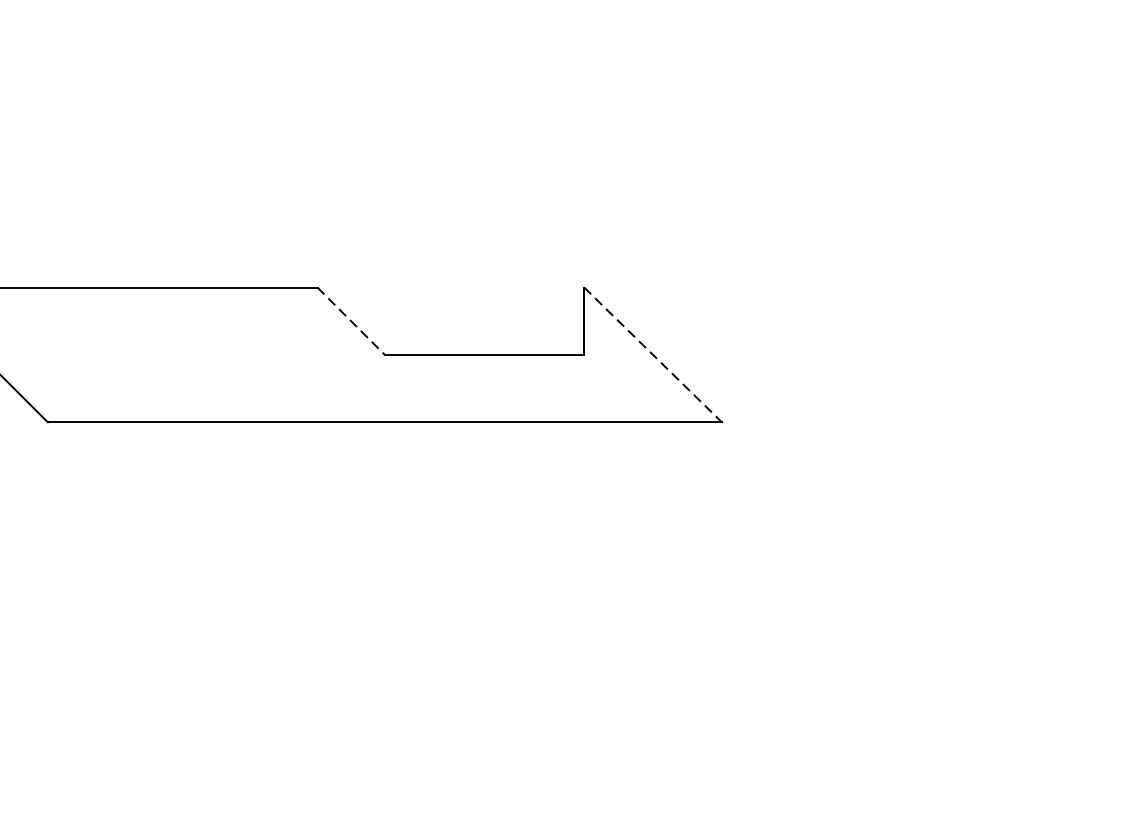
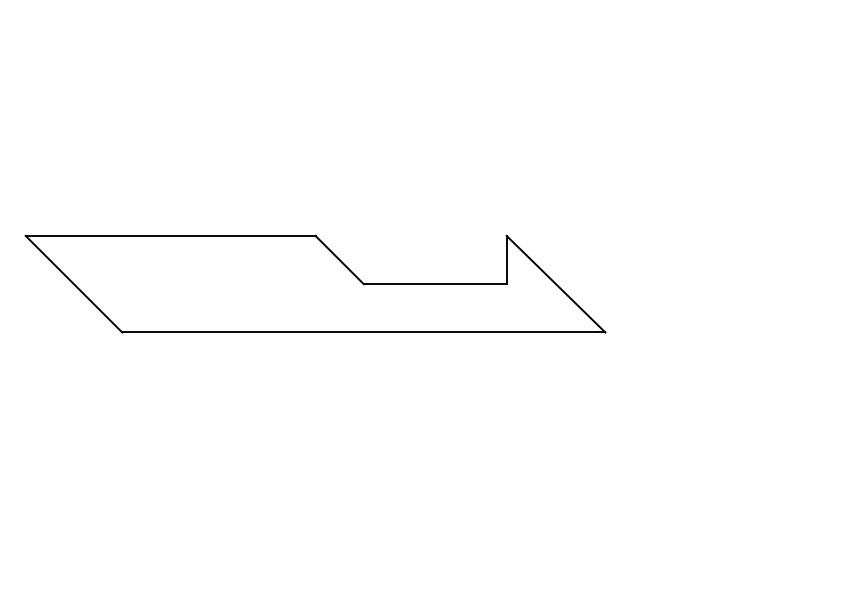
line: (352, 321) -> (340, 260), dashed -> solid
line: (653, 355) -> (556, 284), dashed -> solid

